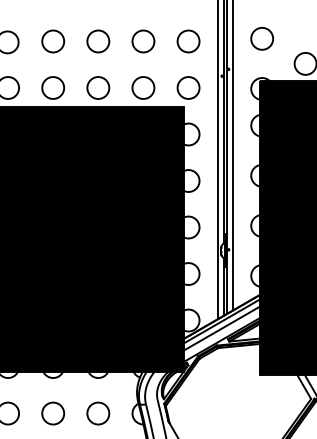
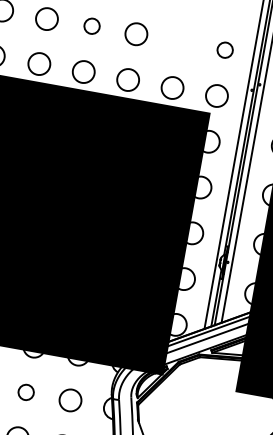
circle: (53, 41) -> (92, 26), size x0.7
circle: (143, 41) -> (180, 42), removed
circle: (188, 41) -> (225, 50), size x0.7
circle: (53, 413) -> (26, 392), size x0.7

